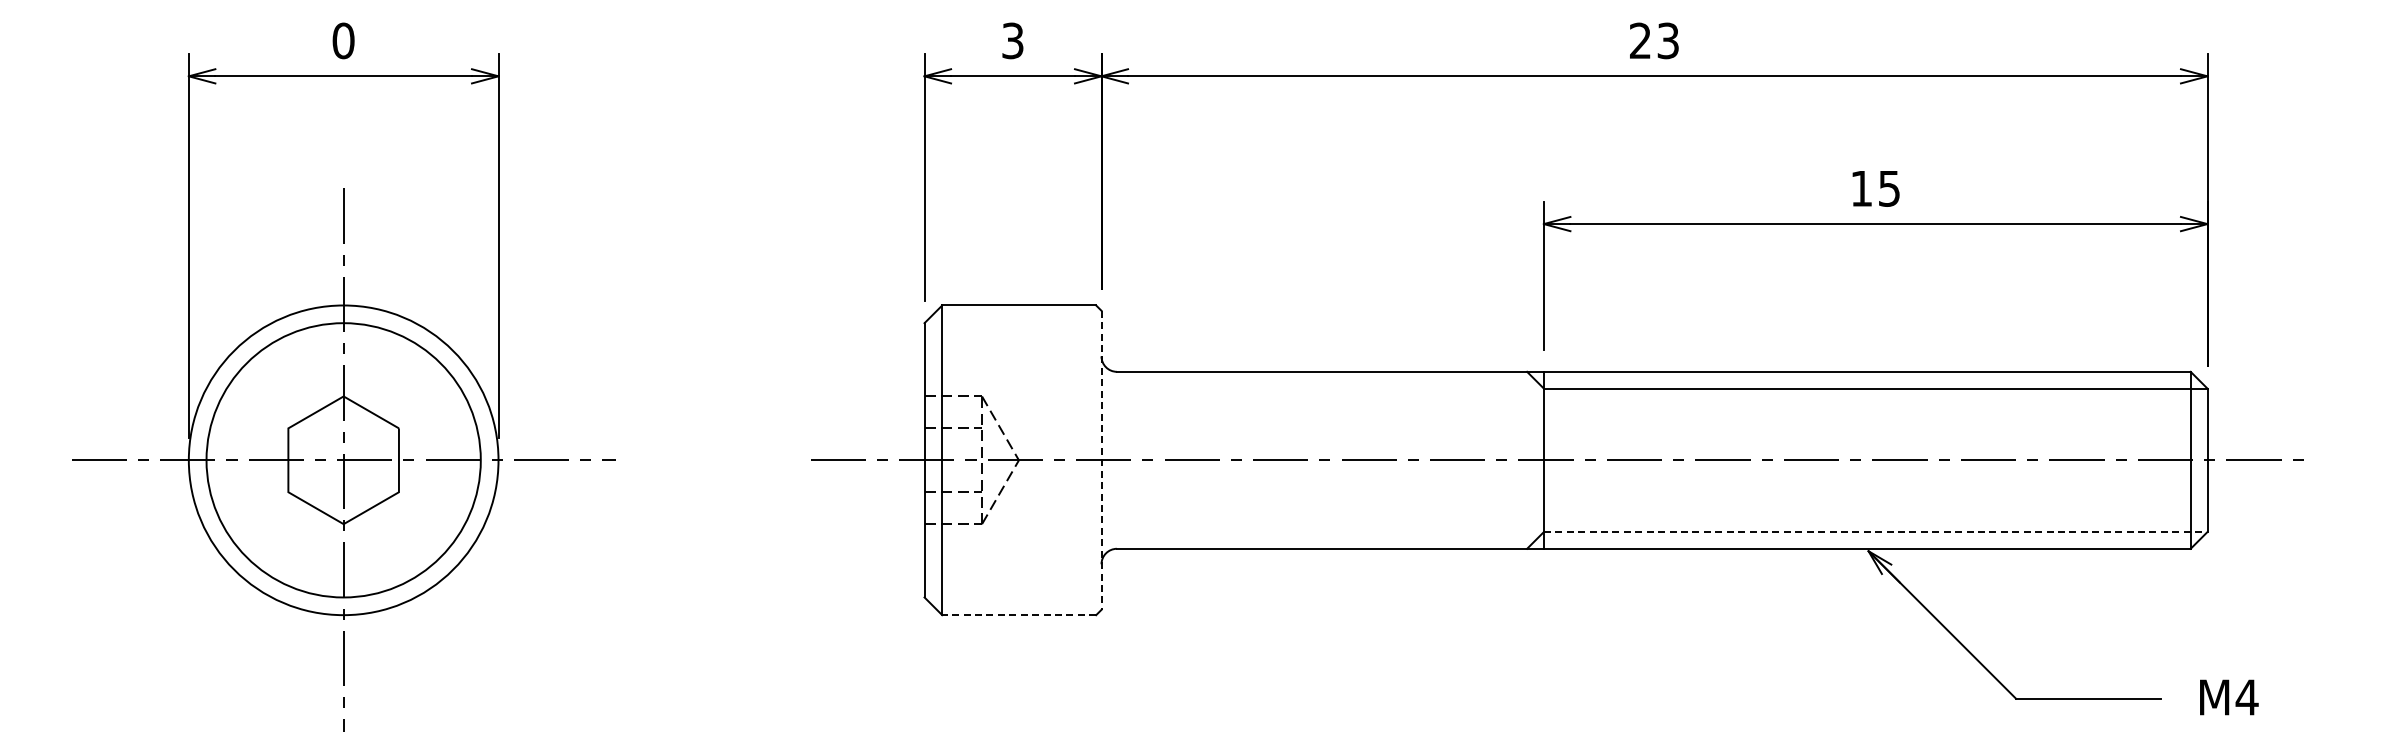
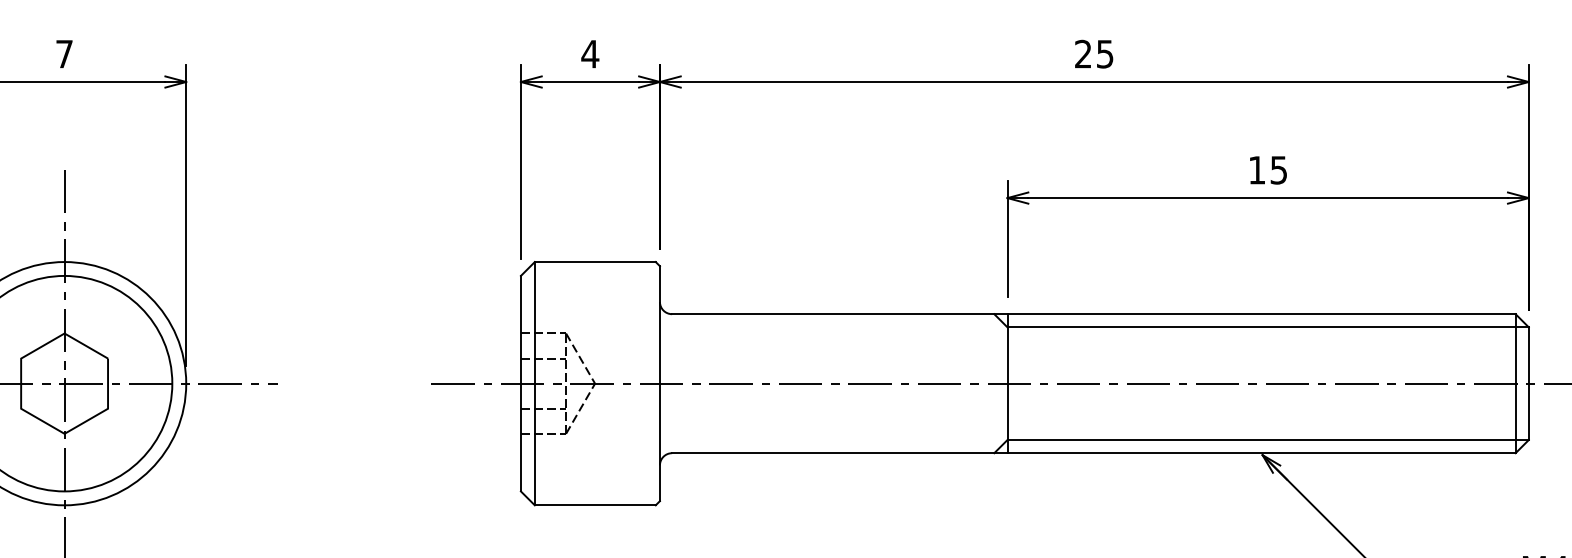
text: (343, 40) -> (64, 53), 0 -> 7
text: (1012, 40) -> (590, 53), 3 -> 4
text: (1668, 40) -> (1105, 53), 23 -> 25
line: (1101, 460) -> (659, 383), dashed -> solid
line: (1875, 532) -> (1267, 440), dashed -> solid
line: (1019, 615) -> (595, 505), dashed -> solid

